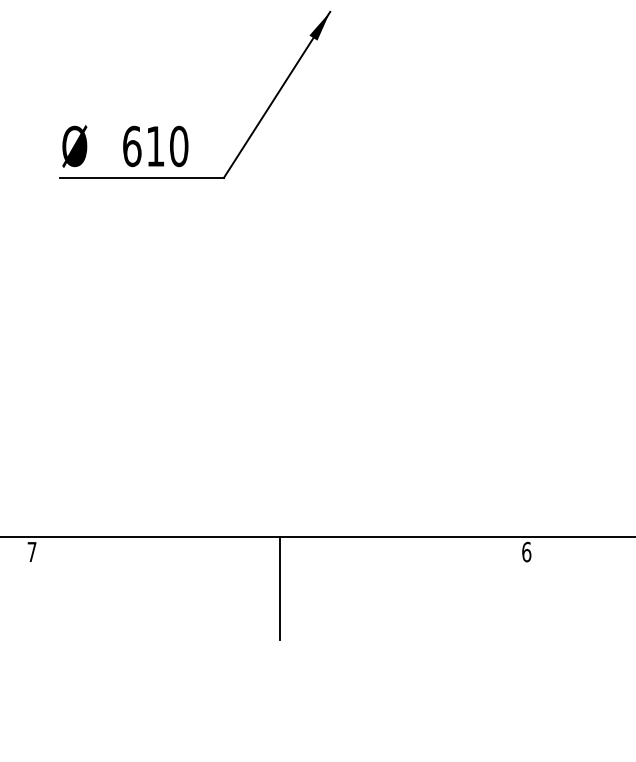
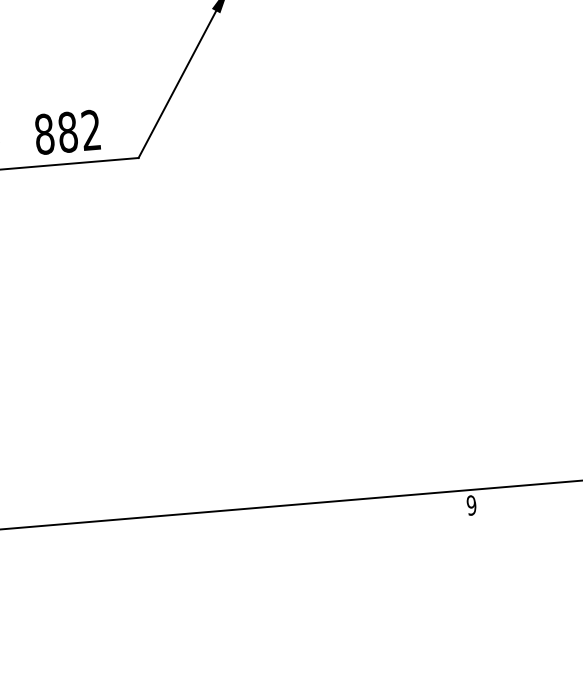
text: (155, 146) -> (67, 132), 610 -> 882
text: (526, 551) -> (471, 504), 6 -> 9
line: (279, 588) -> (228, 562), removed

